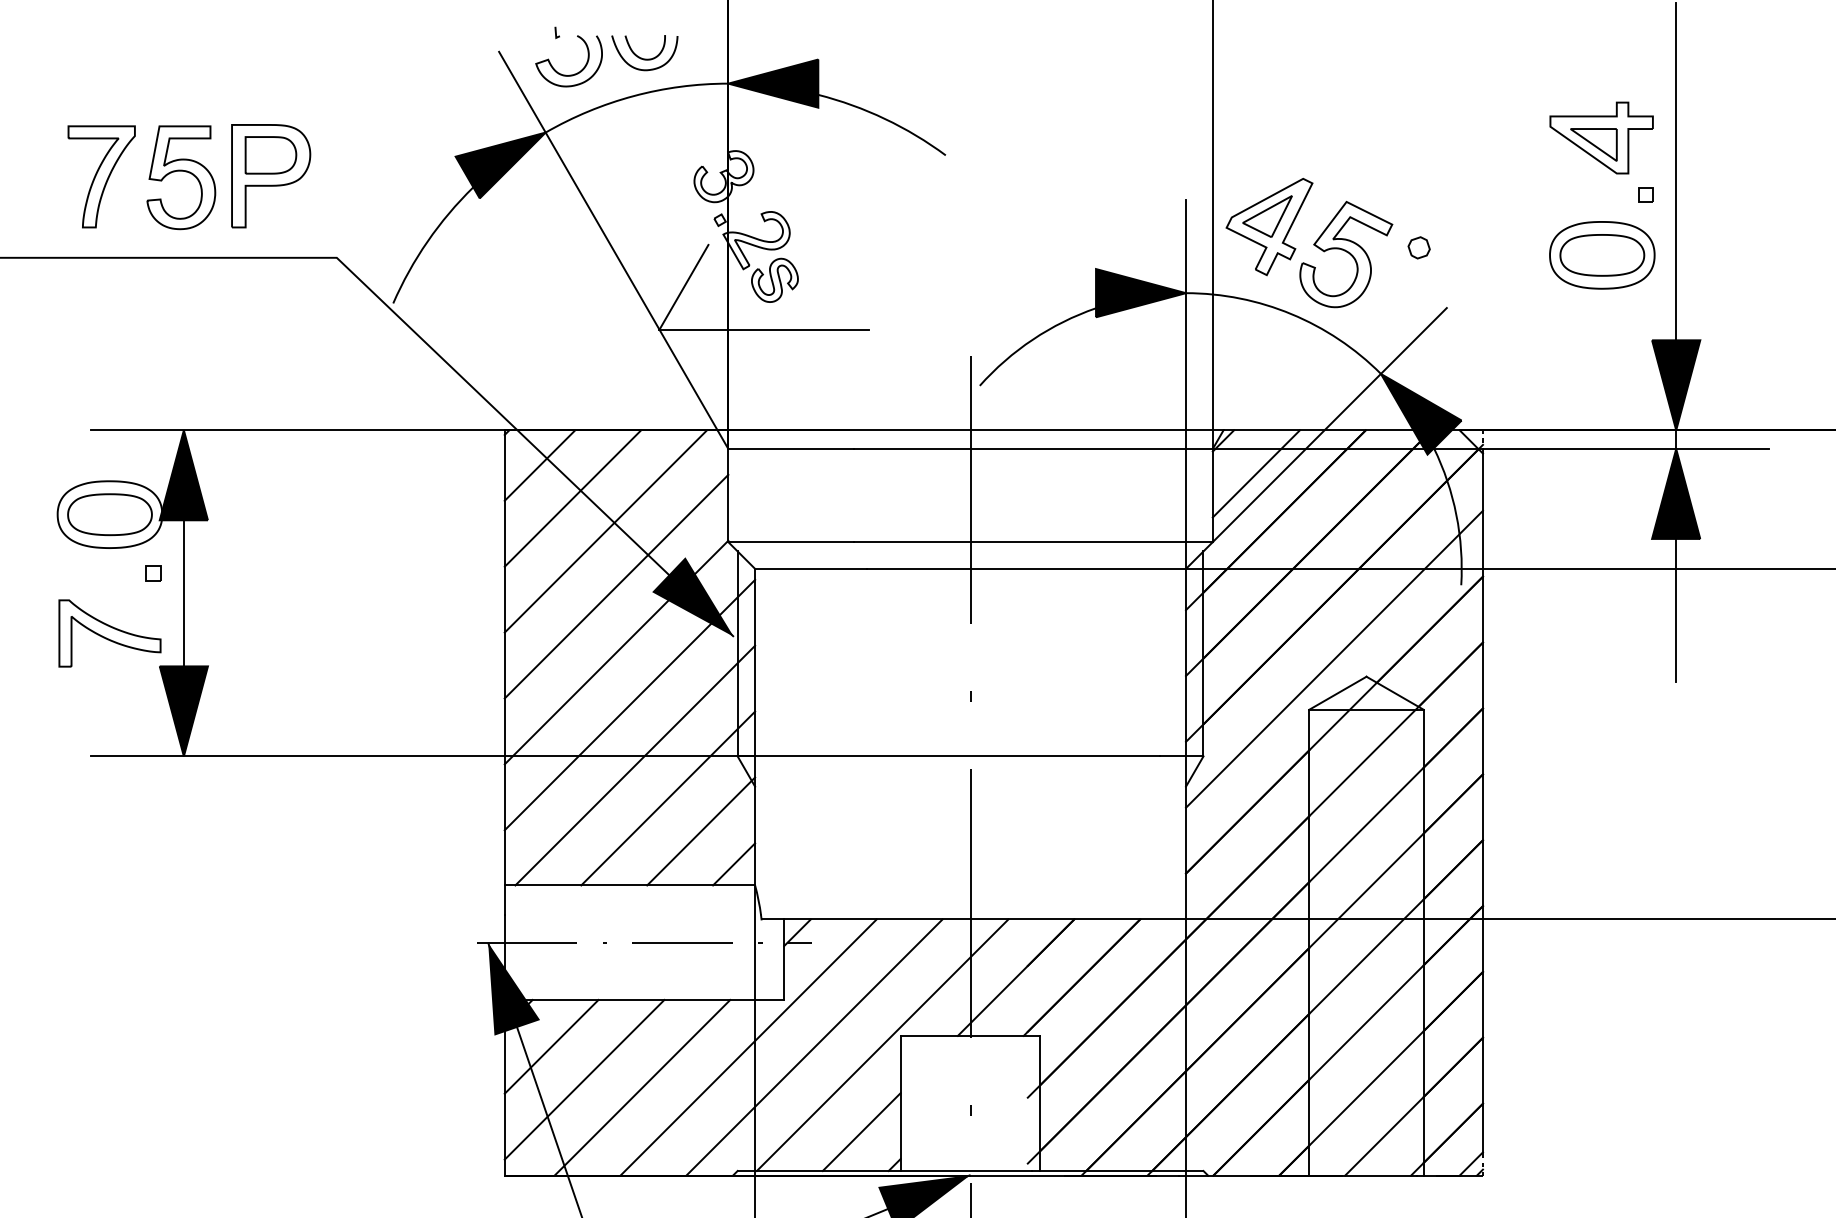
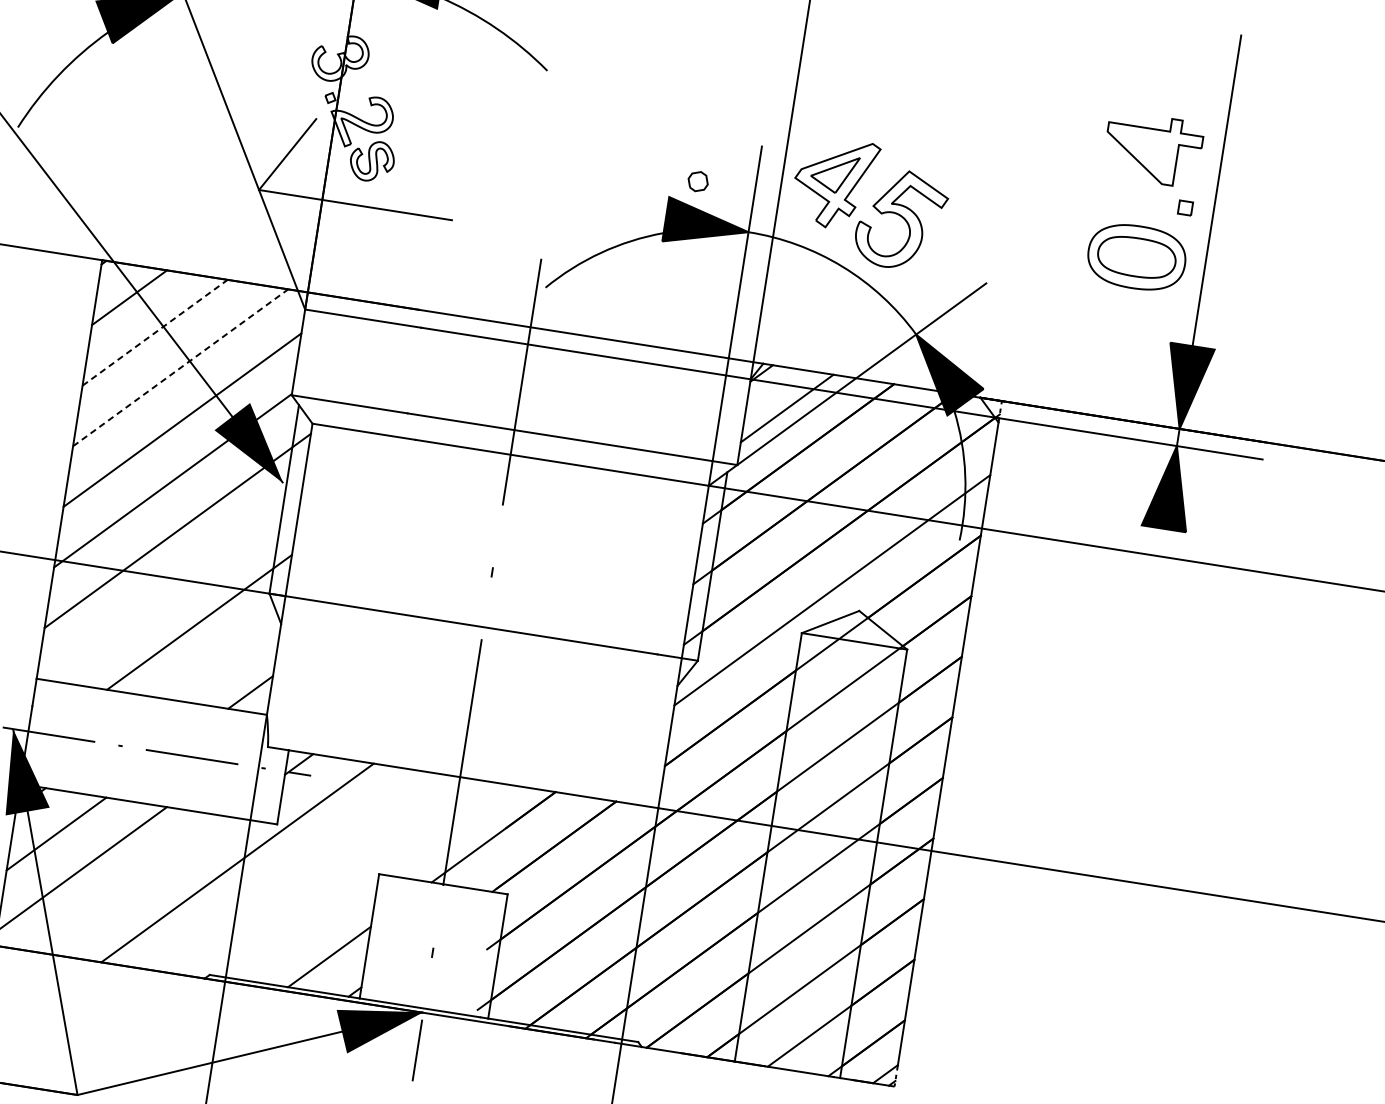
part: (1593, 144) -> (1144, 154), removed
part: (1418, 247) -> (697, 181), moved
line: (573, 498) -> (155, 332), solid -> dashed
line: (606, 531) -> (181, 367), solid -> dashed
line: (1676, 609) -> (1154, 593), removed
line: (635, 765) -> (174, 587), removed
line: (701, 831) -> (225, 657), removed
line: (882, 1044) -> (361, 879), removed
line: (814, 1047) -> (298, 872), removed
line: (642, 1087) -> (134, 884), removed

